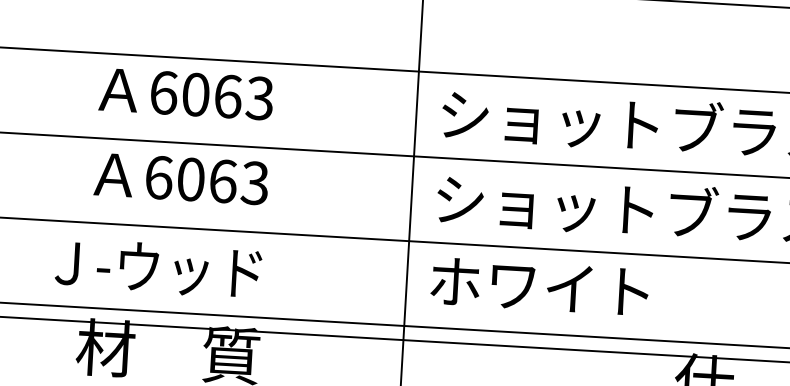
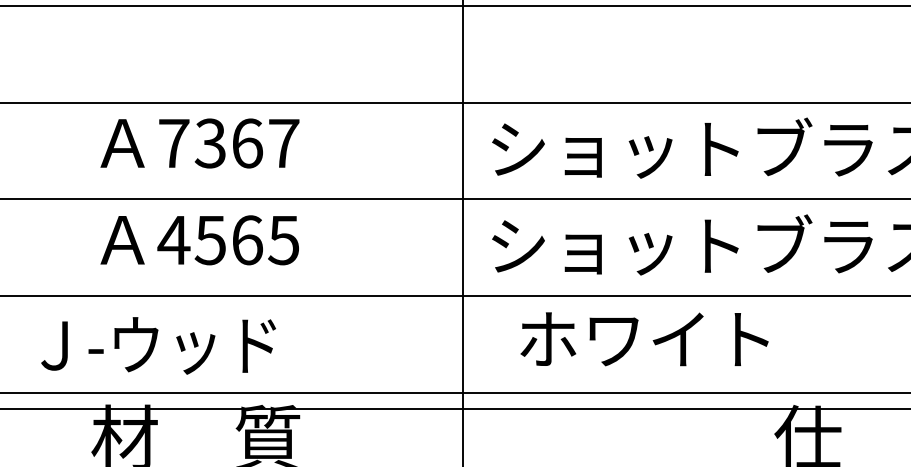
text: (212, 95) -> (229, 143), 6063 -> 7367
text: (205, 180) -> (227, 240), 6063 -> 4565
text: (158, 268) -> (158, 345), moved
text: (539, 286) -> (644, 339), moved

